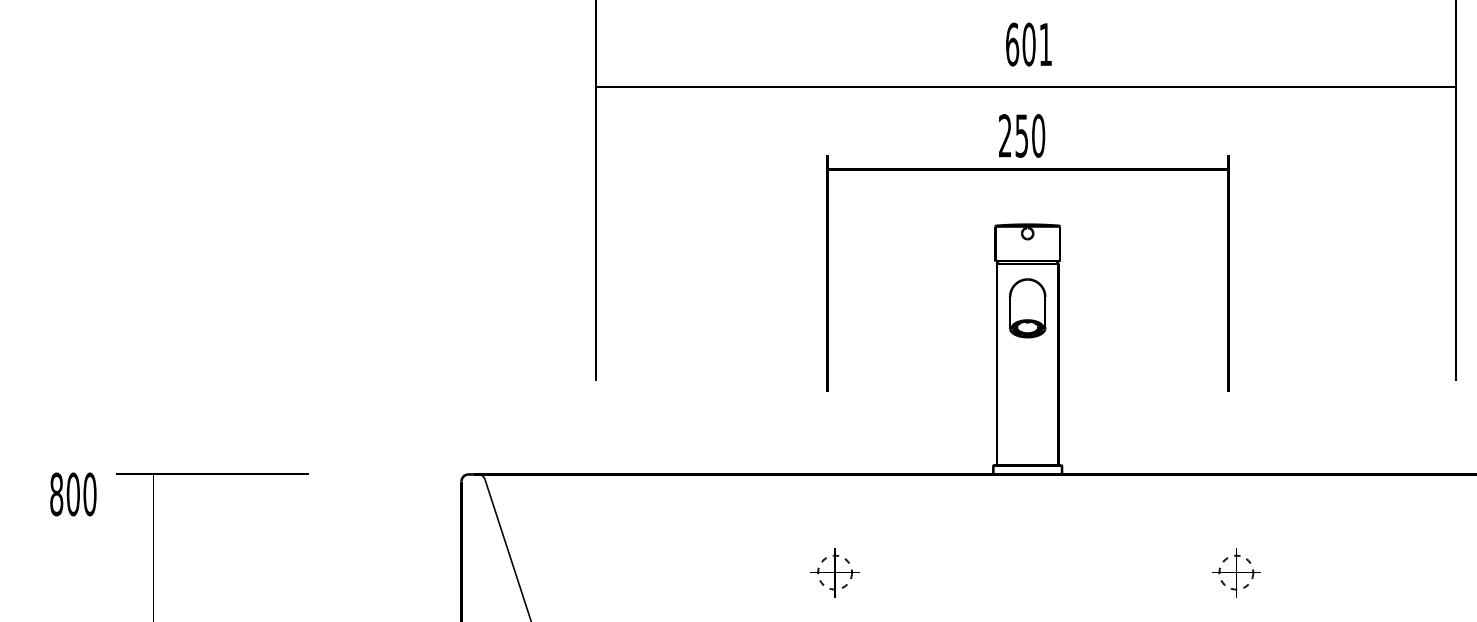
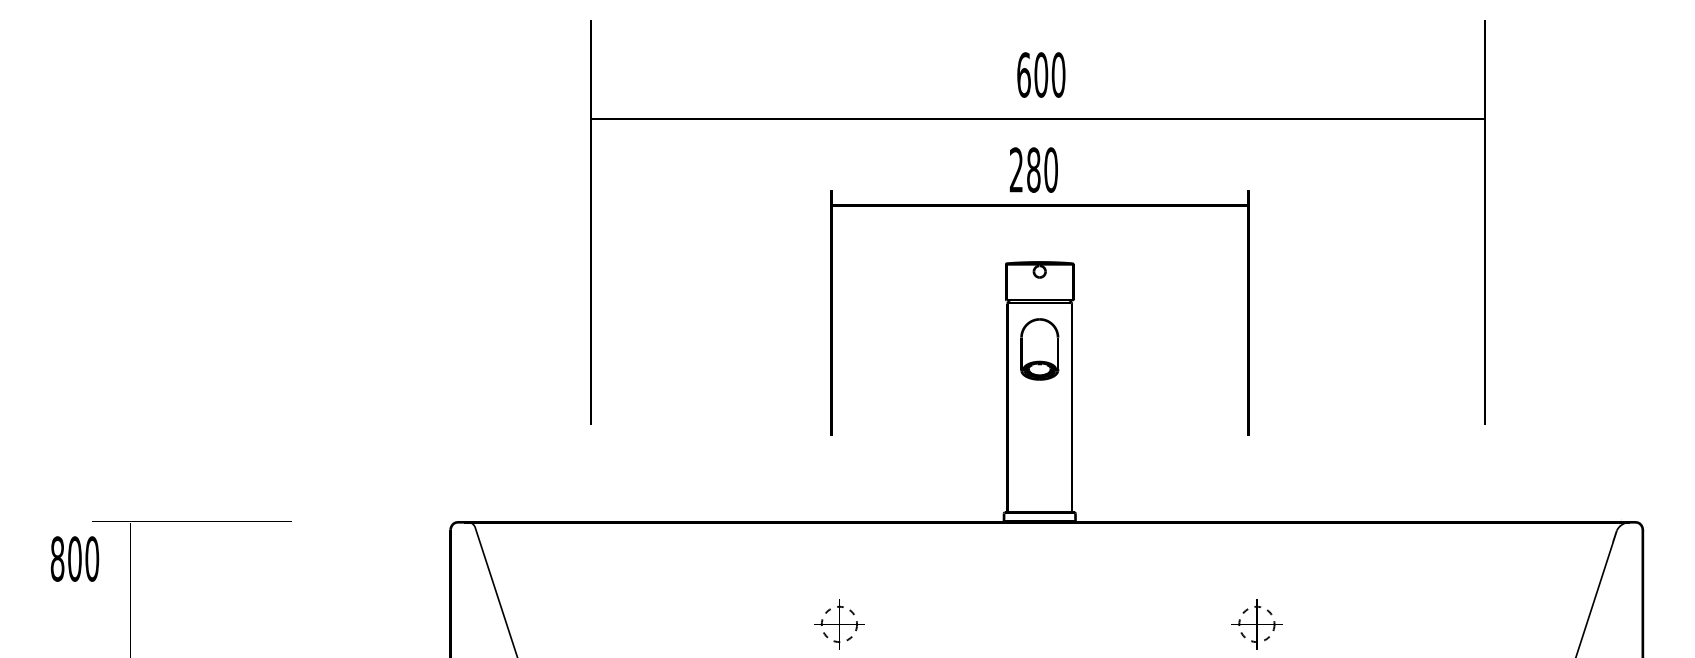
text: (1045, 44) -> (1058, 74), 601 -> 600
text: (1021, 135) -> (1033, 169), 250 -> 280
text: (72, 493) -> (74, 558), moved

